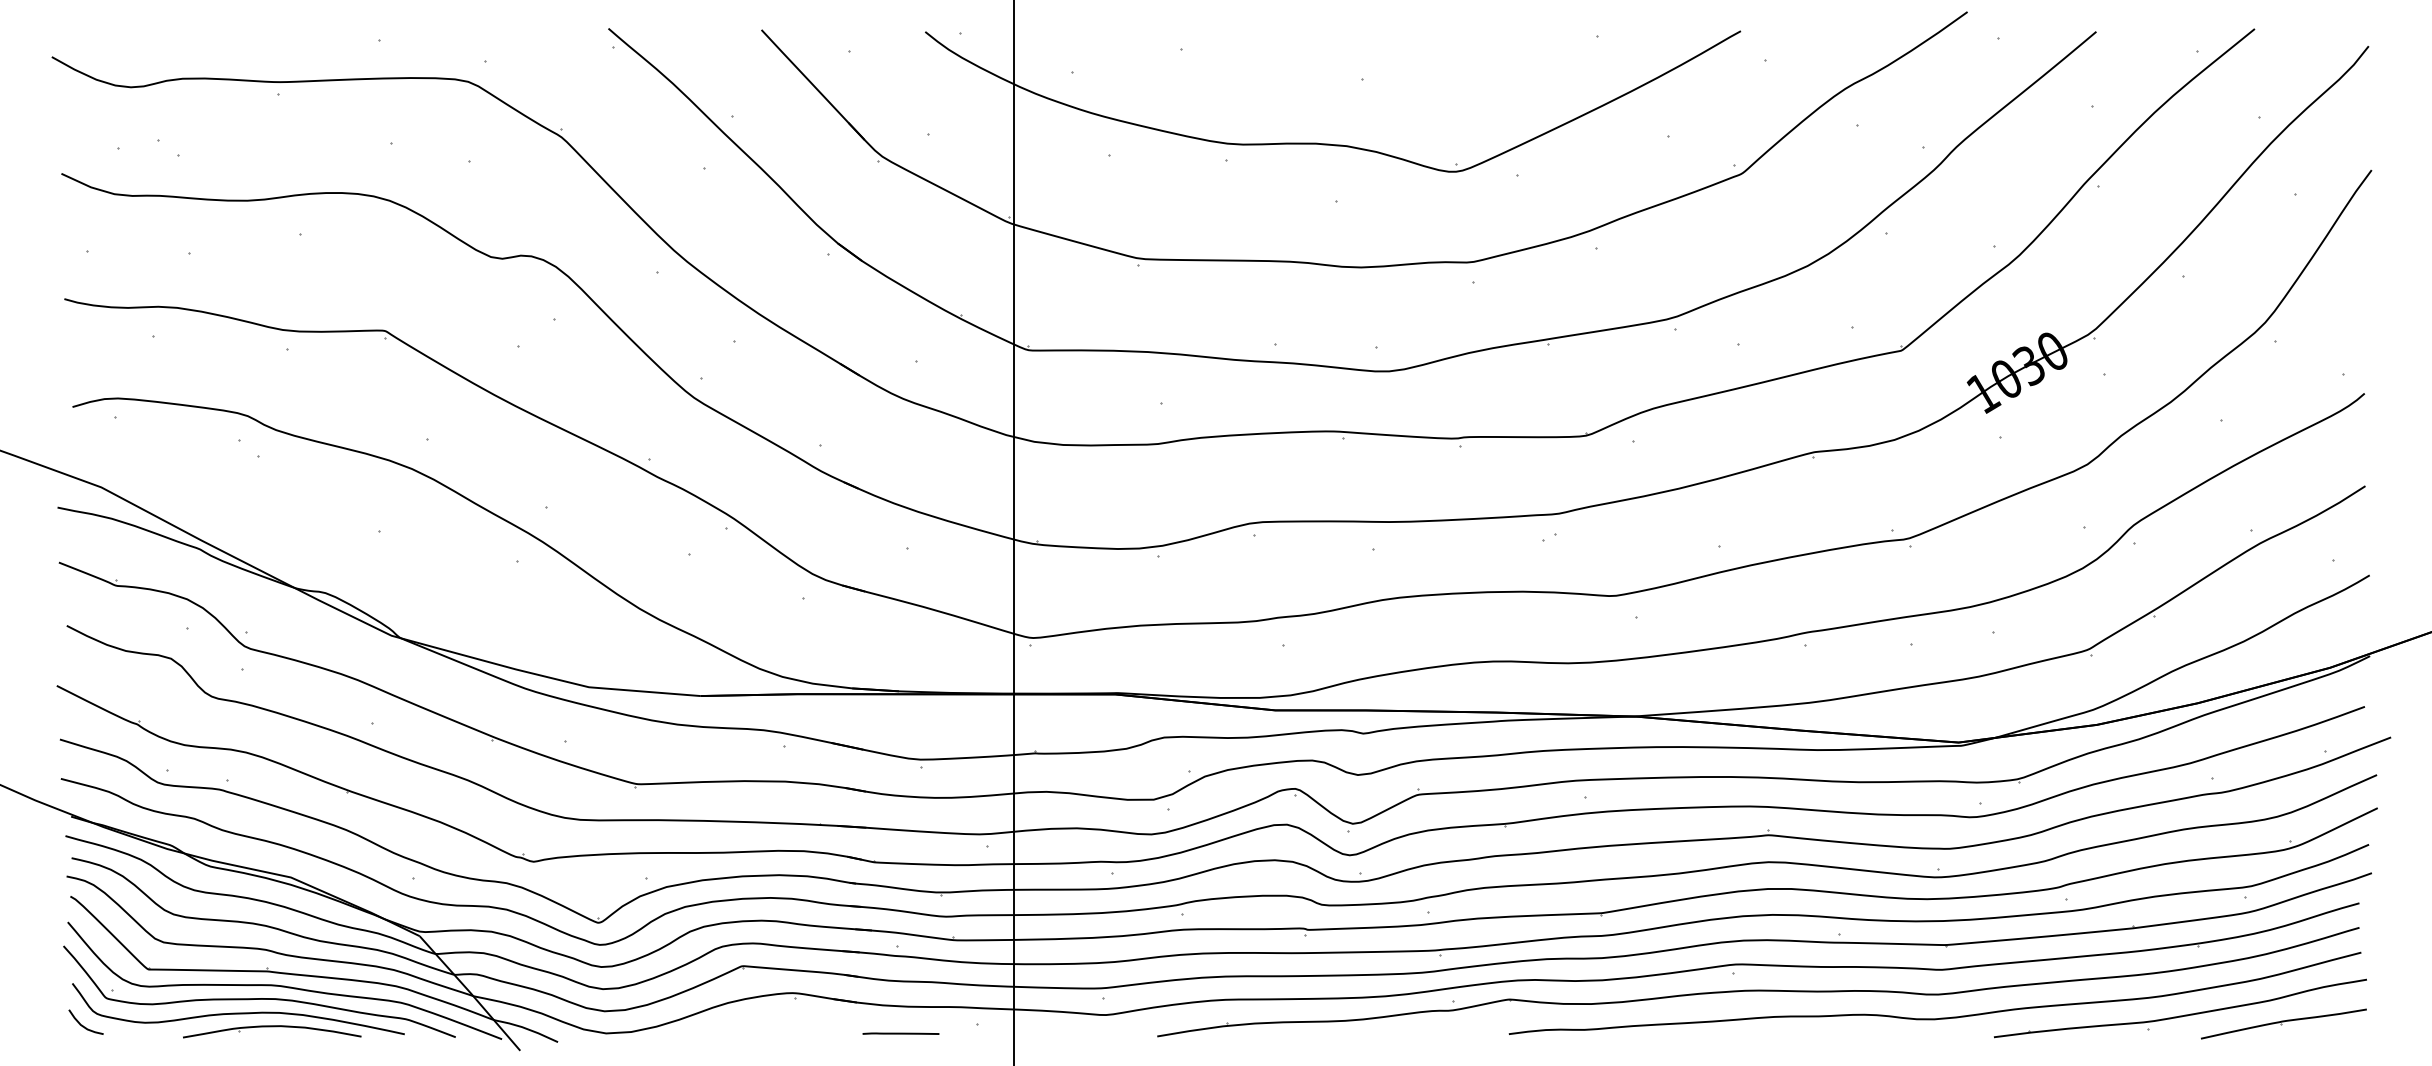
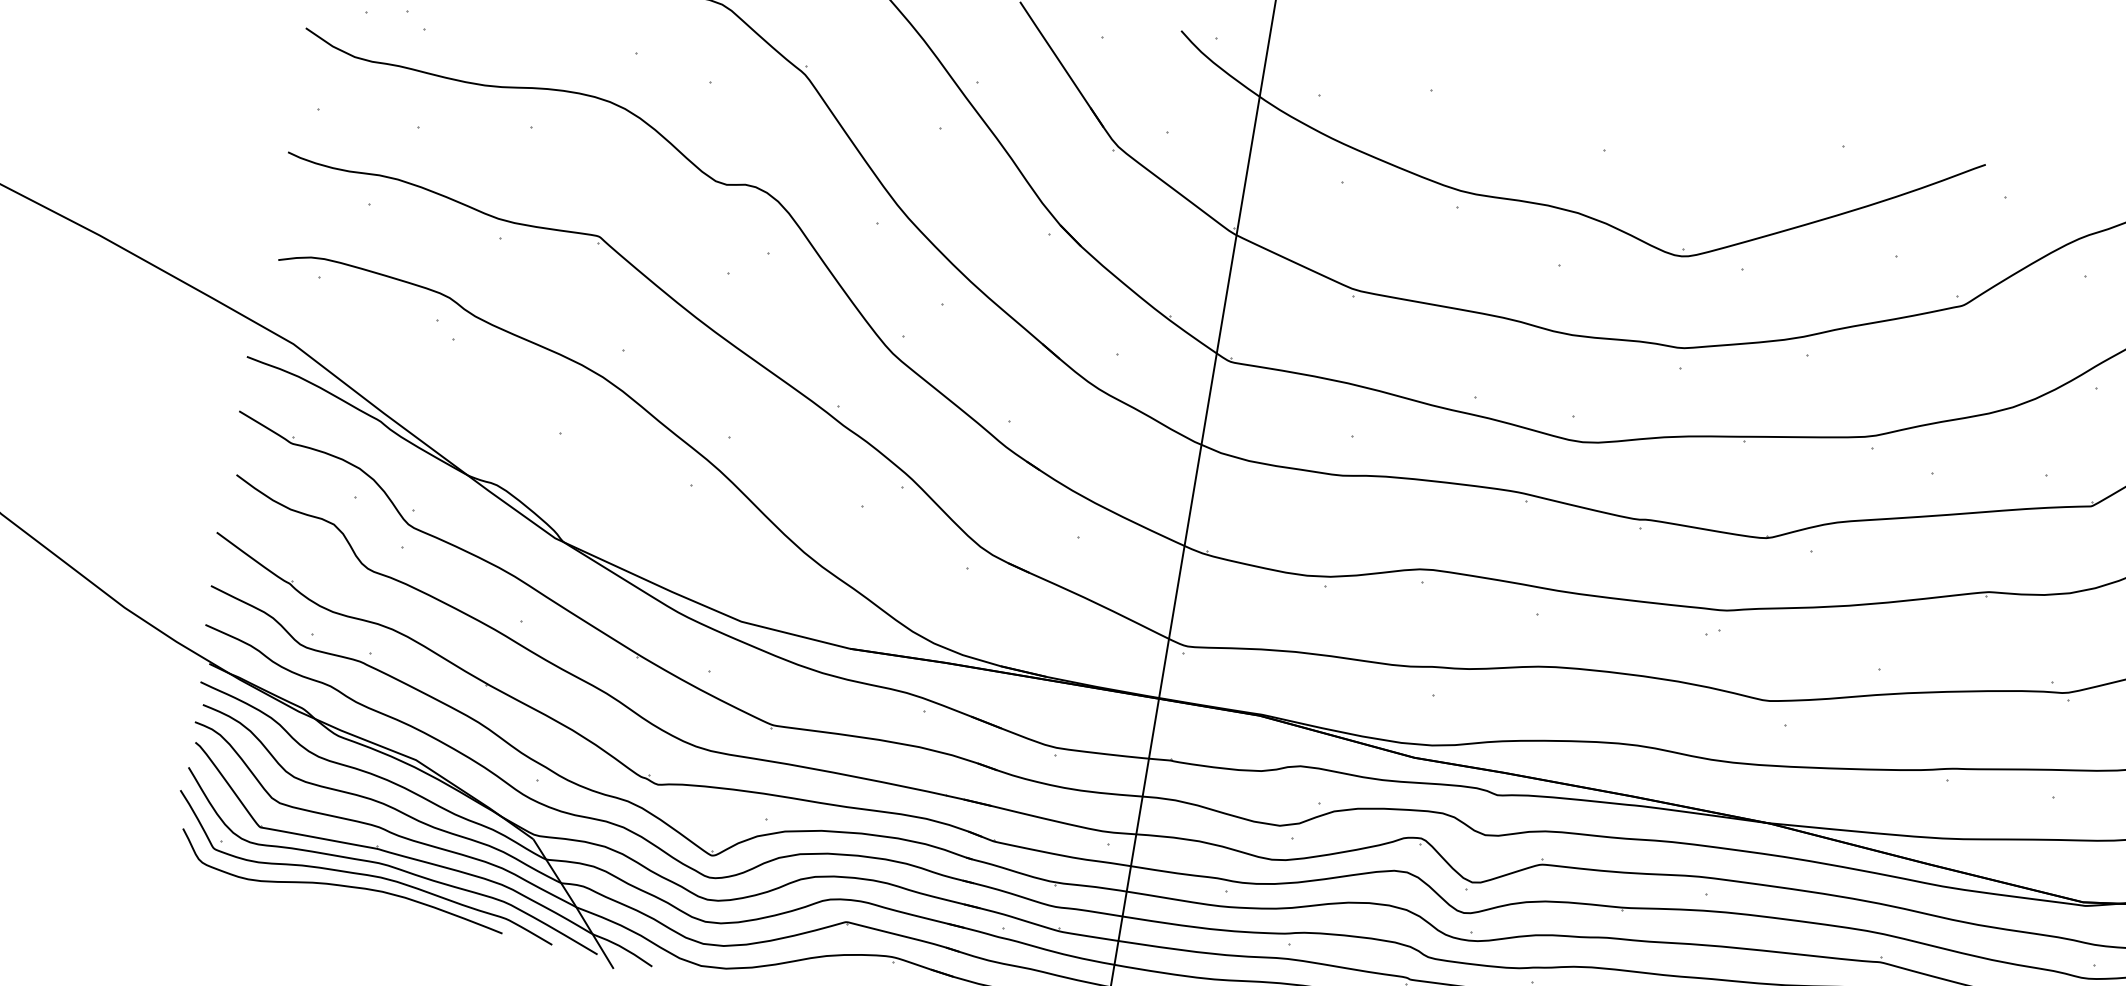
curve: (82, 1024) -> (186, 870), removed
part: (272, 1031) -> (372, 908), removed

